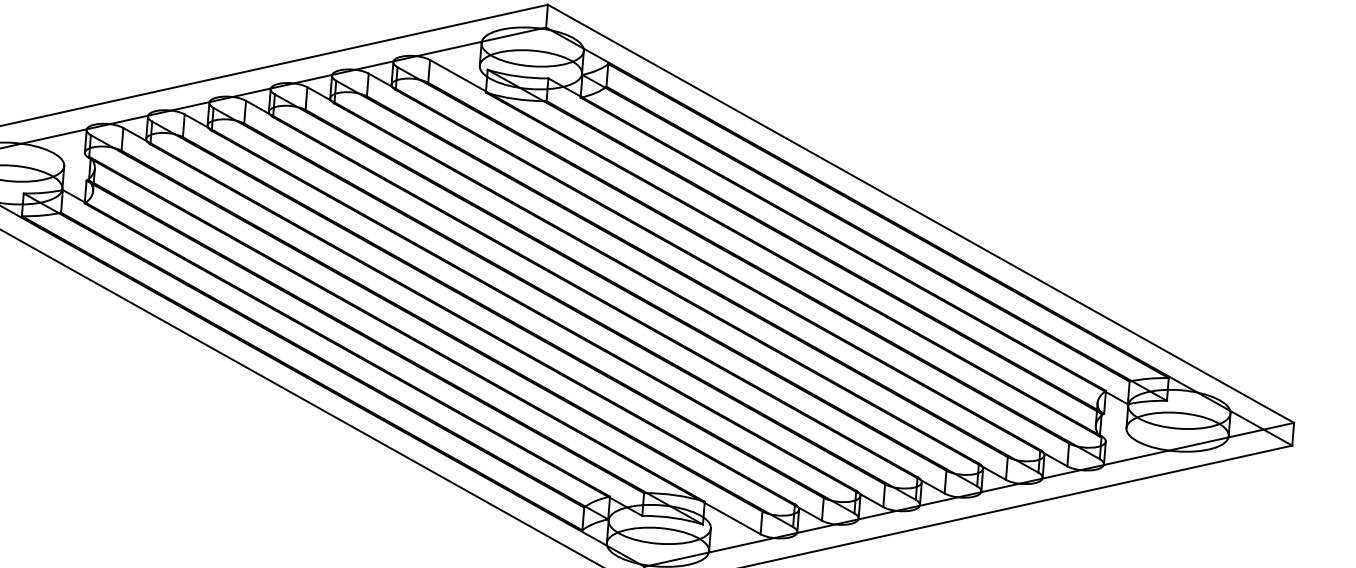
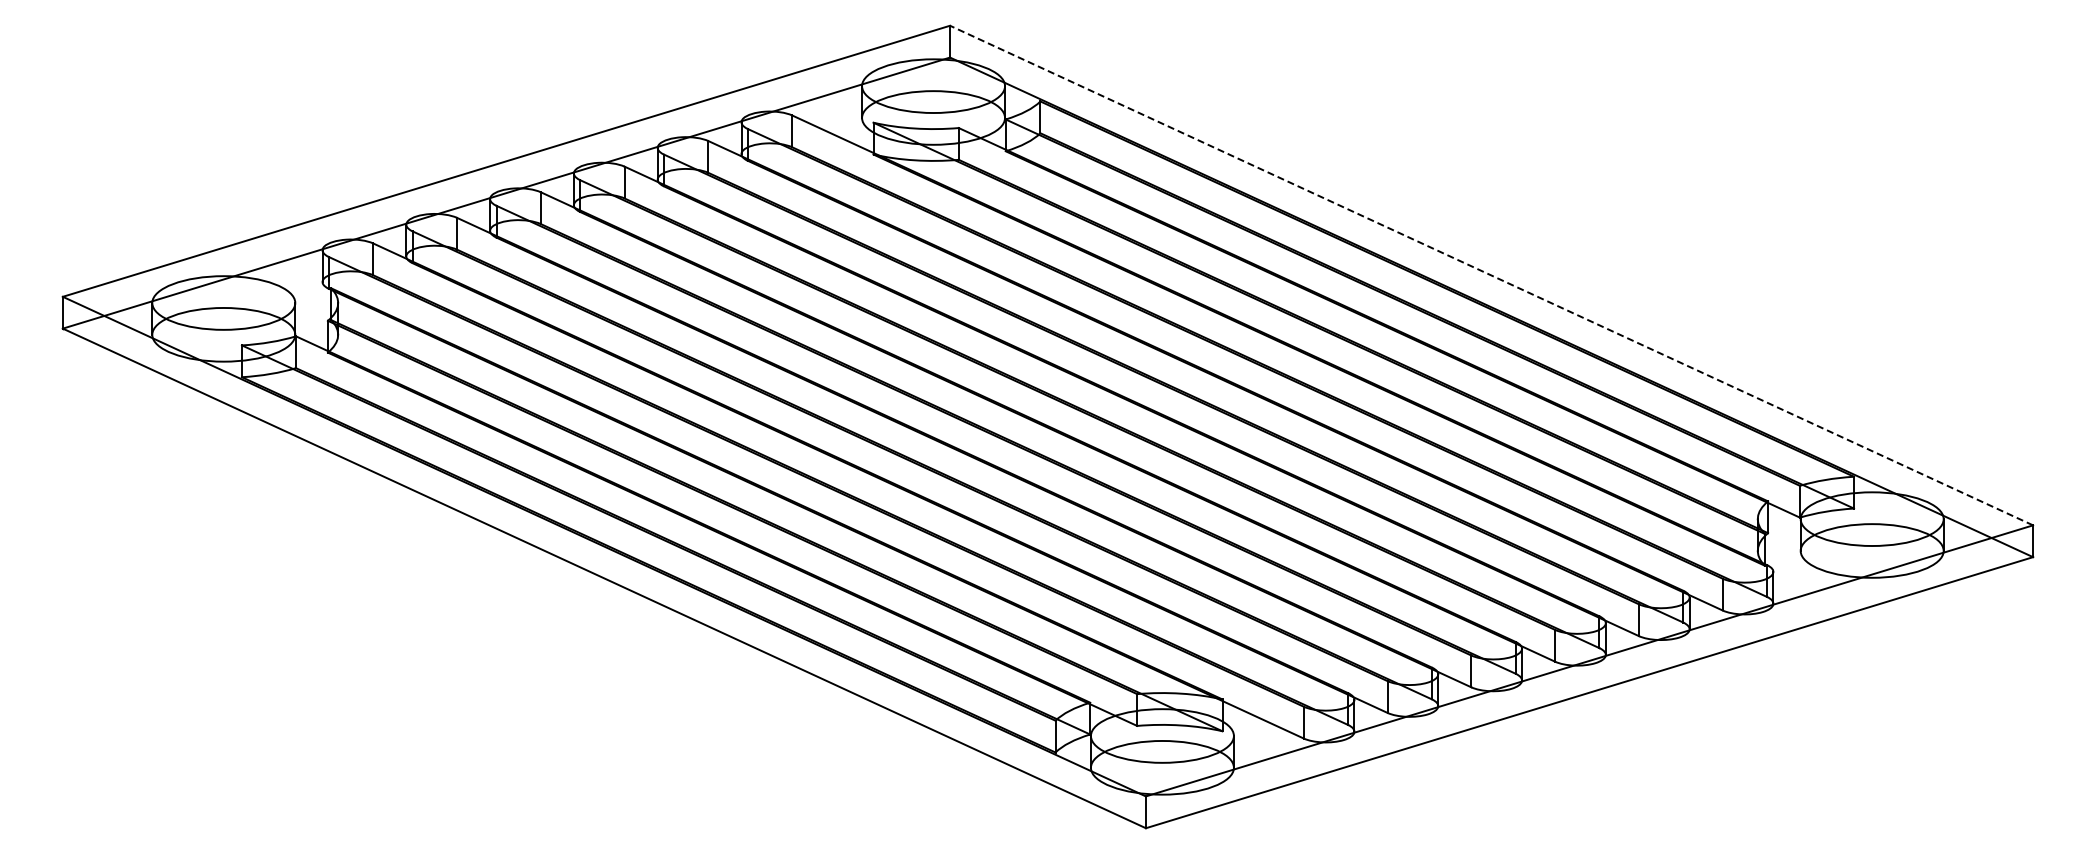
line: (920, 213) -> (1491, 275), solid -> dashed

